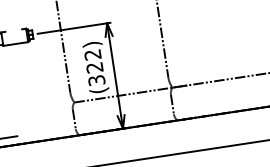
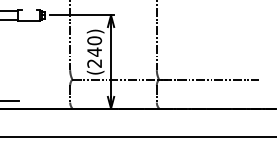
text: (94, 66) -> (94, 51), (322) -> (240)

